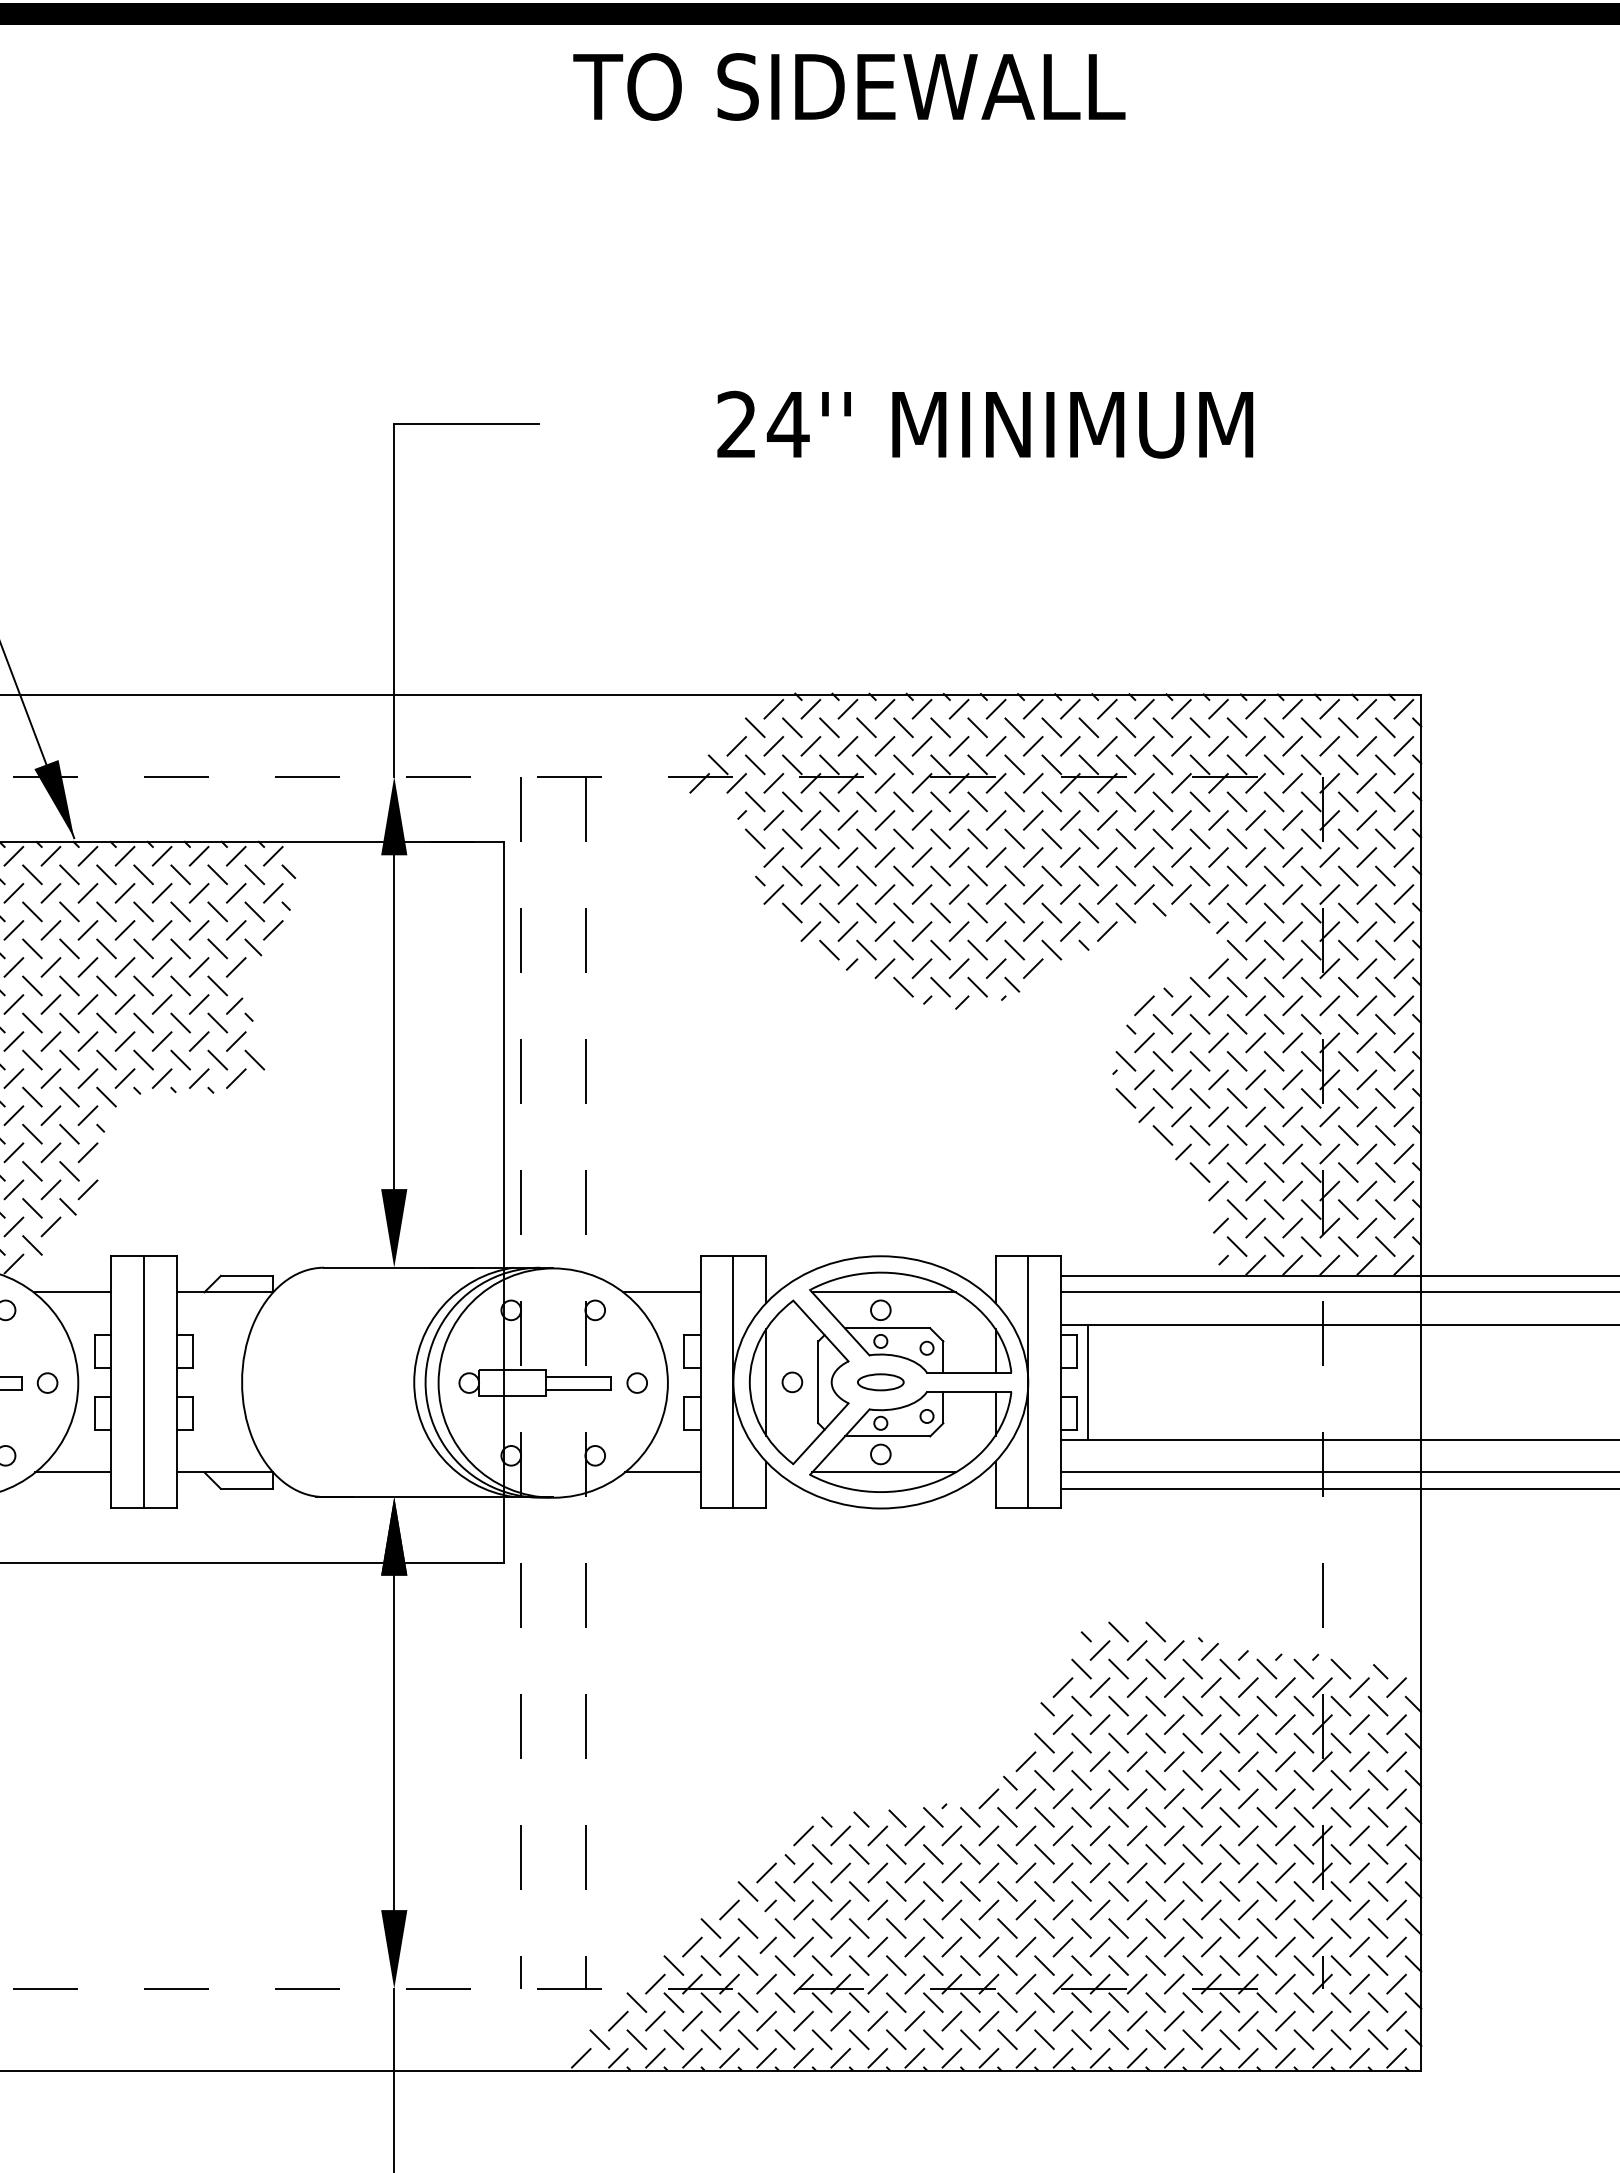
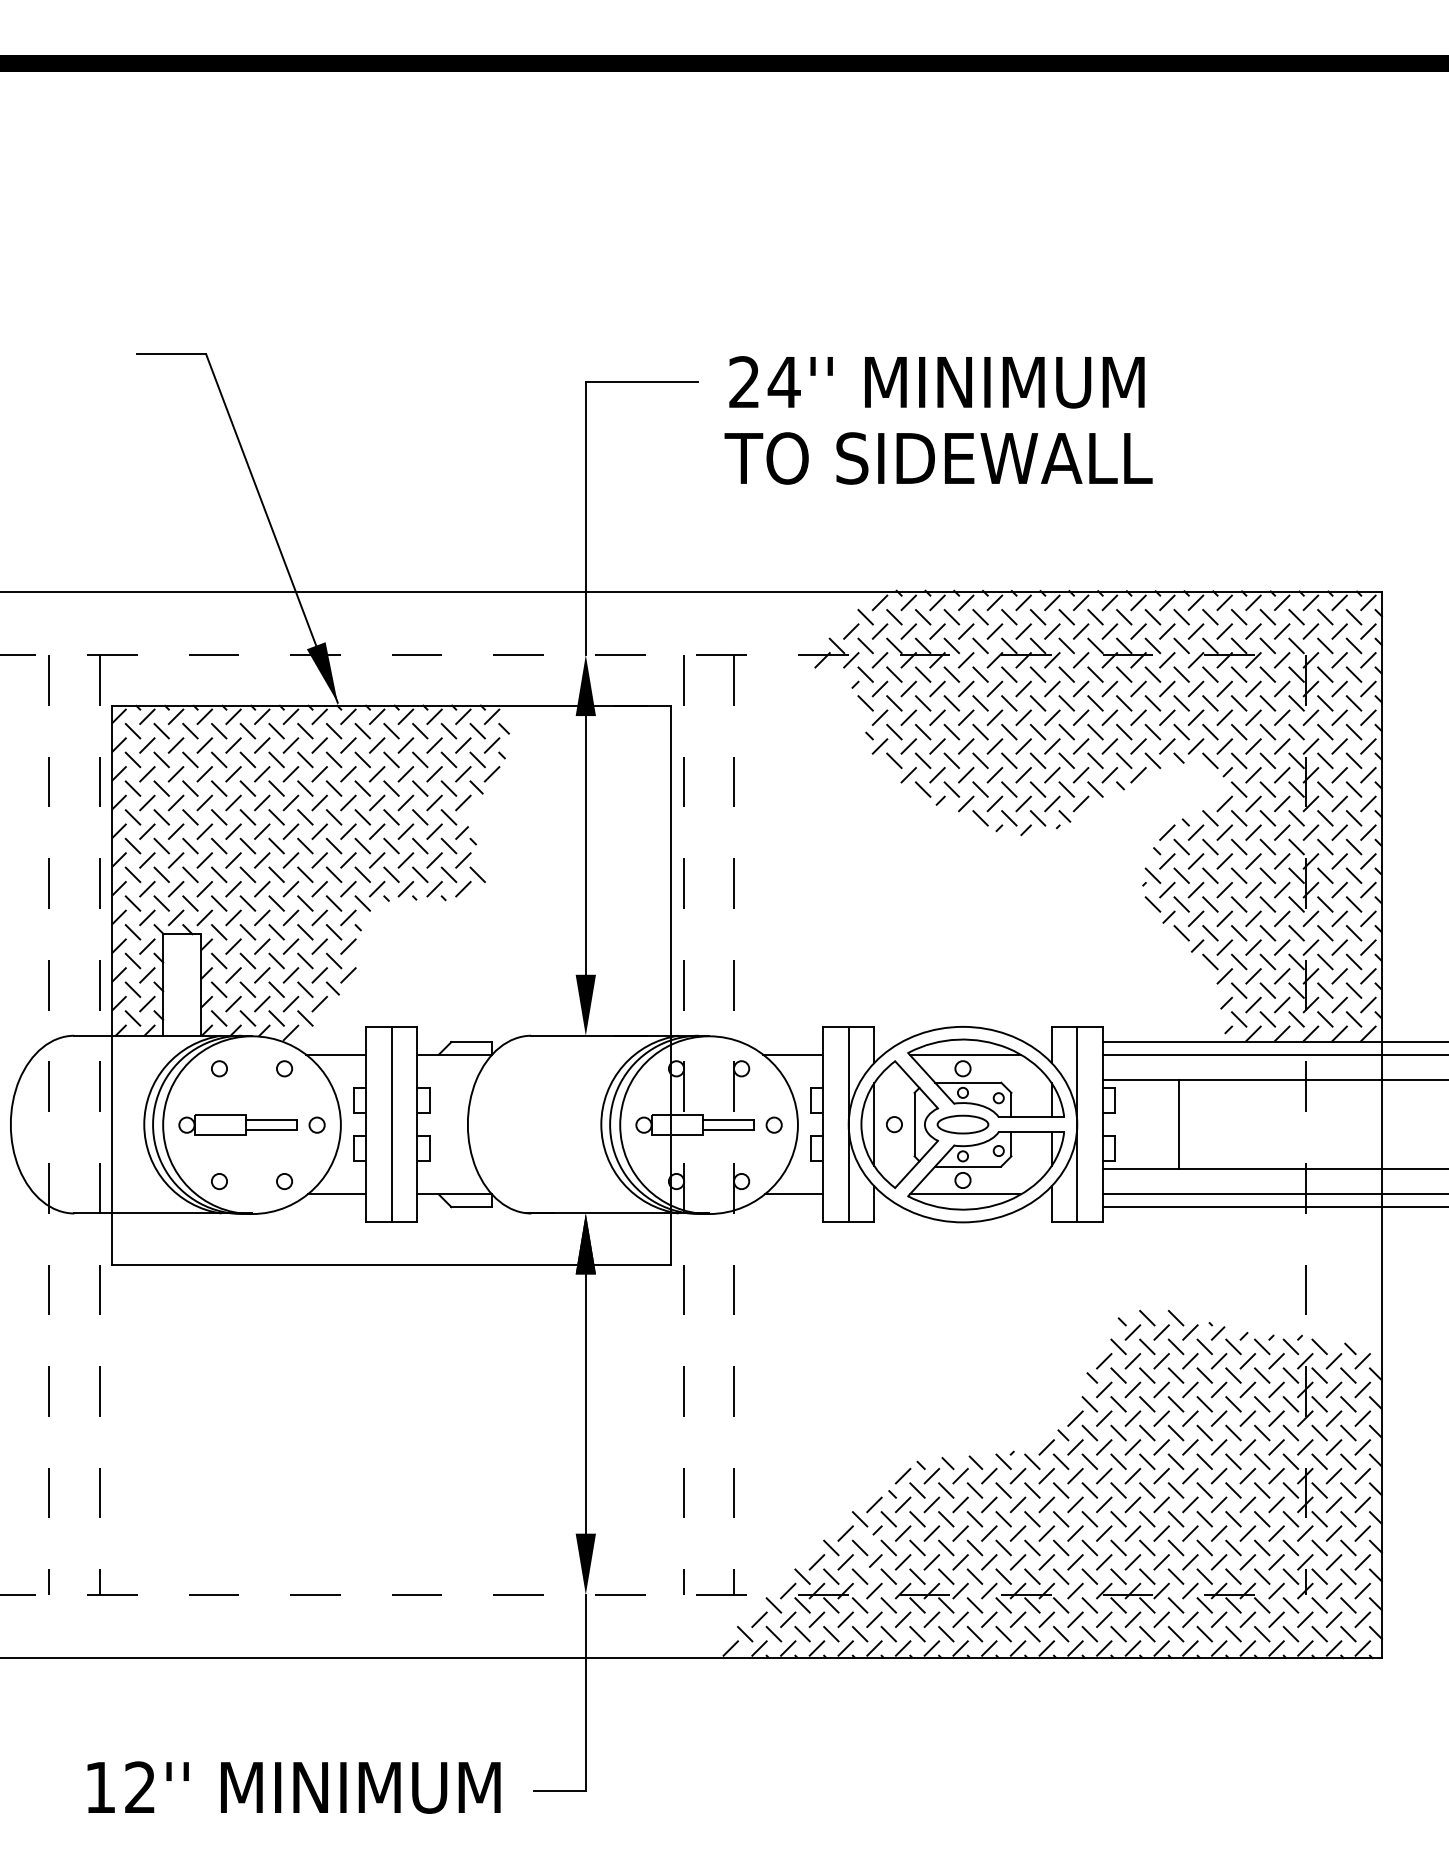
text: (849, 86) -> (938, 458), moved
text: (984, 424) -> (936, 382), moved
part: (880, 1382) -> (962, 1124), size x1.43
line: (1087, 1382) -> (1178, 1124), moved

